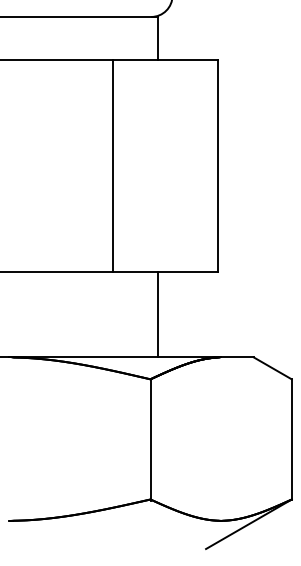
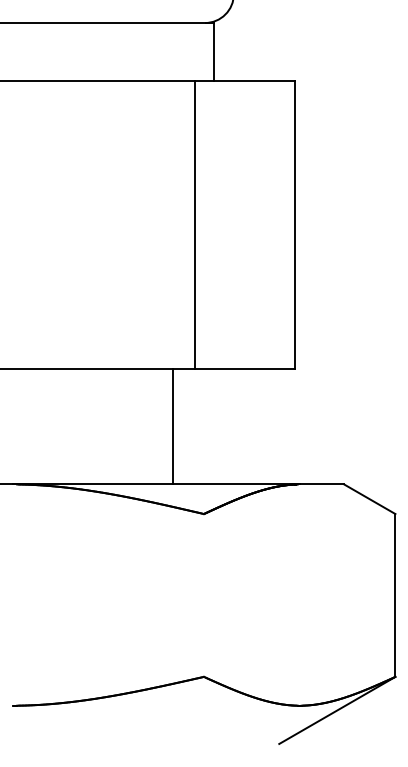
line: (113, 165) -> (195, 224), moved
line: (157, 314) -> (172, 426), moved
line: (150, 439) -> (204, 595), removed

